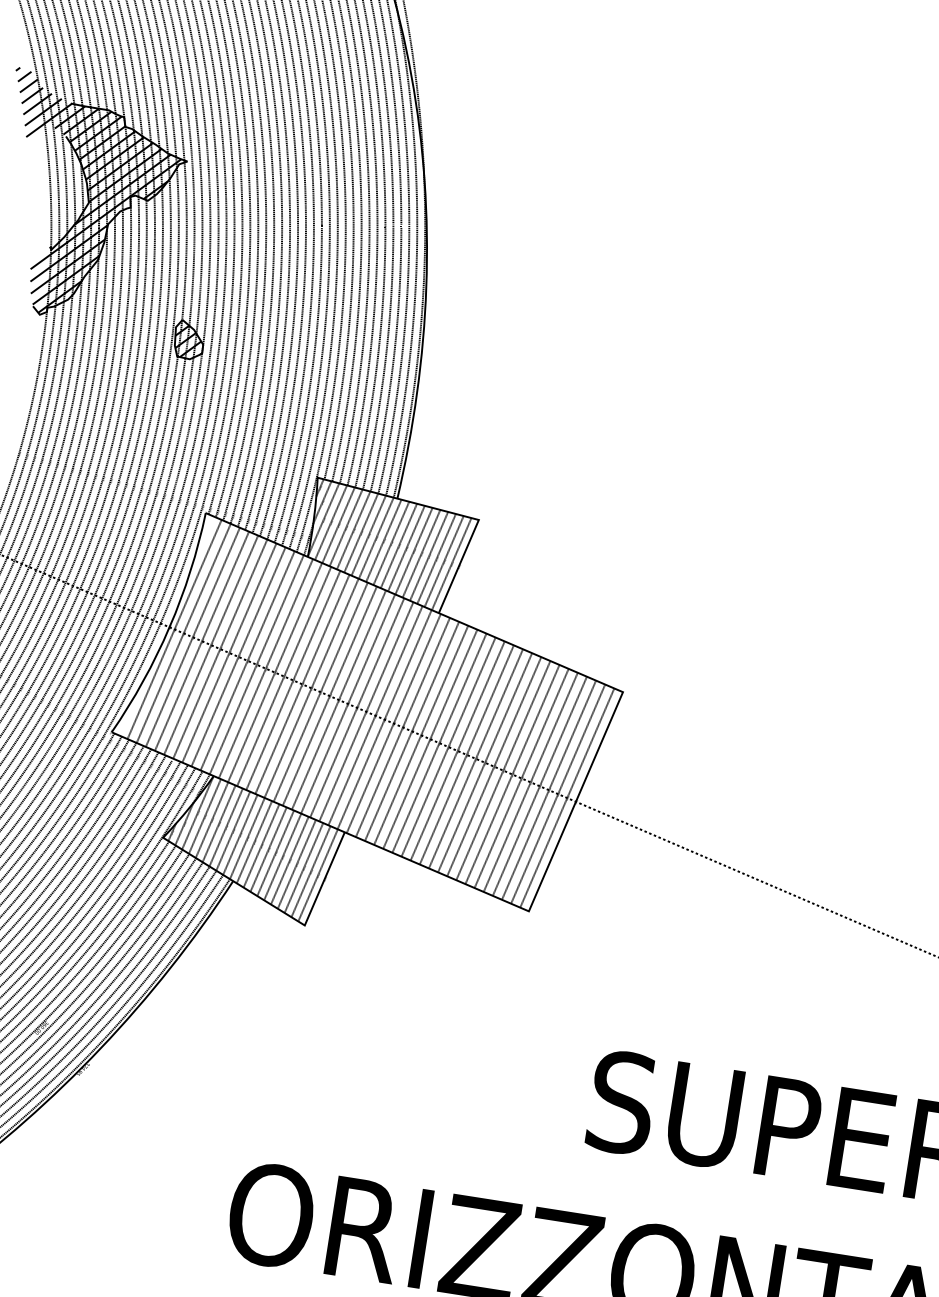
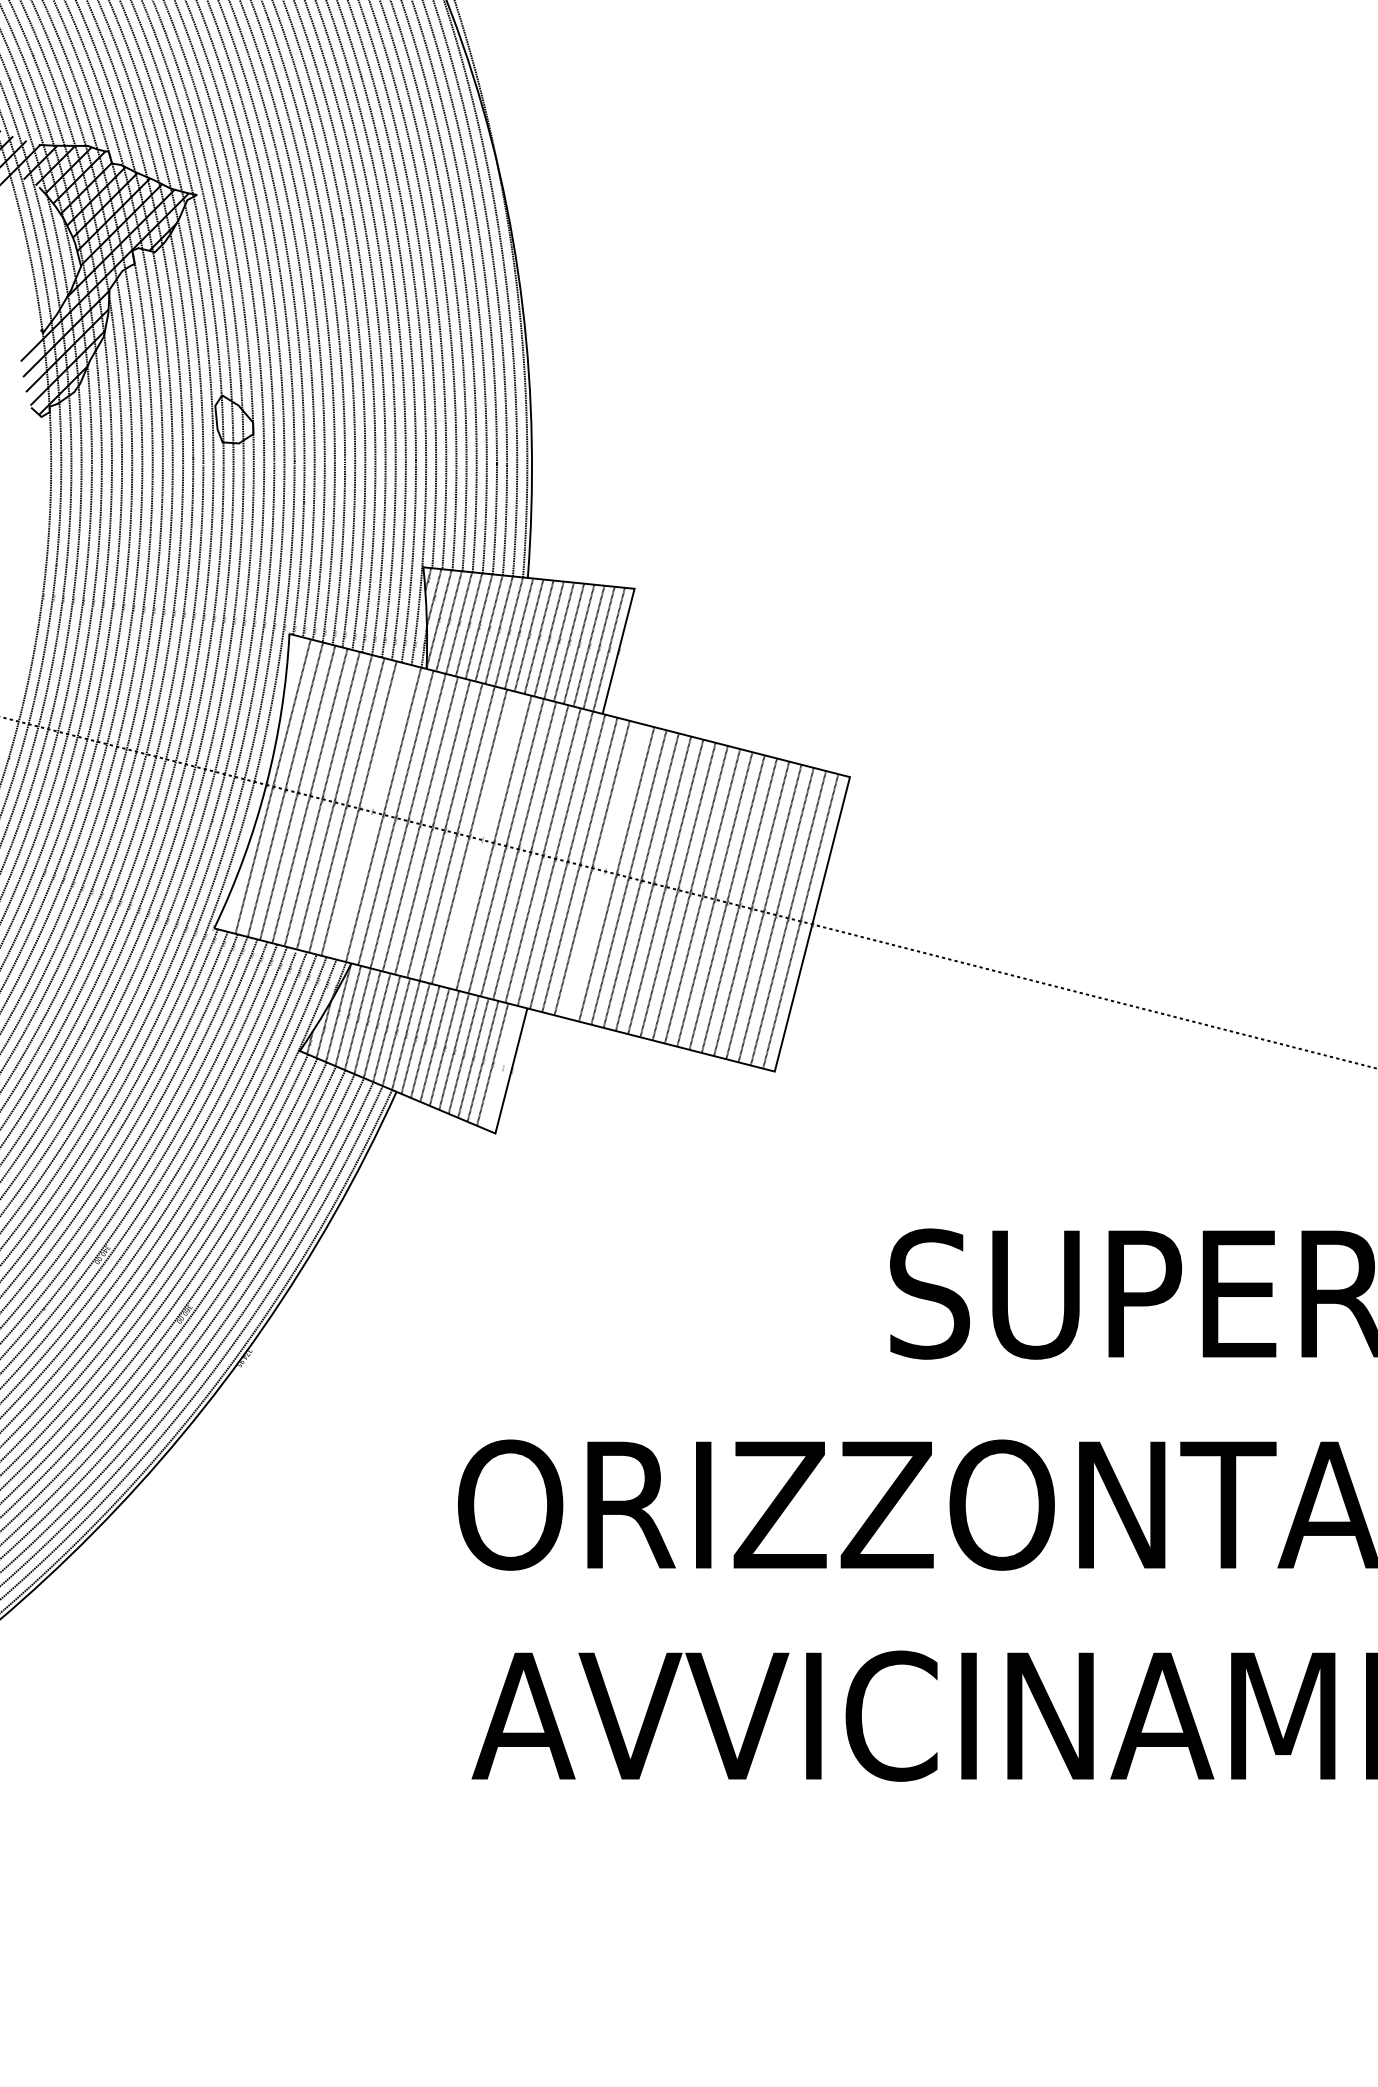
hatch: (188, 341) -> (234, 421), removed
line: (247, 660) -> (370, 811), removed
line: (329, 695) -> (481, 839), removed
line: (421, 735) -> (604, 871), removed
line: (318, 875) -> (502, 1067), removed

